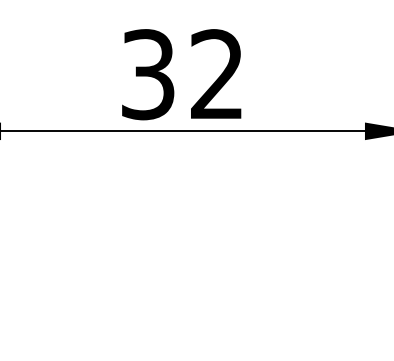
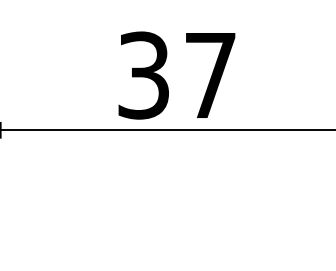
text: (216, 73) -> (209, 74), 32 -> 37

